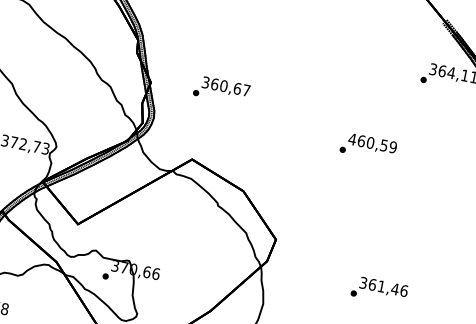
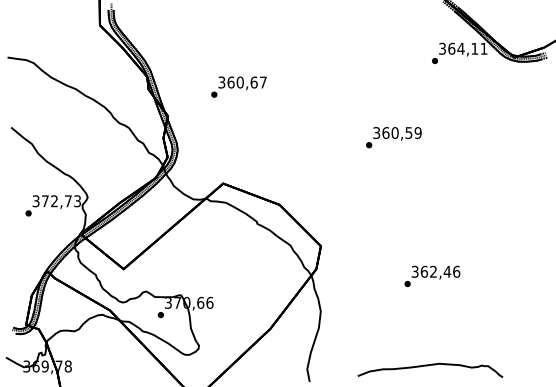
text: (221, 89) -> (238, 86), moved
text: (352, 139) -> (376, 133), 460,59 -> 360,59
text: (381, 286) -> (433, 271), 361,46 -> 362,46

